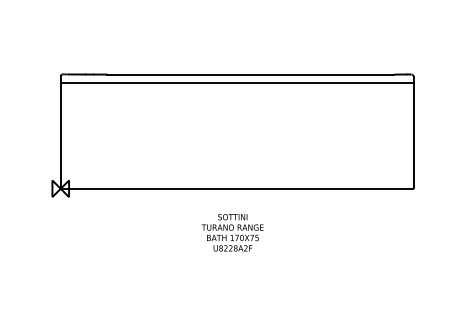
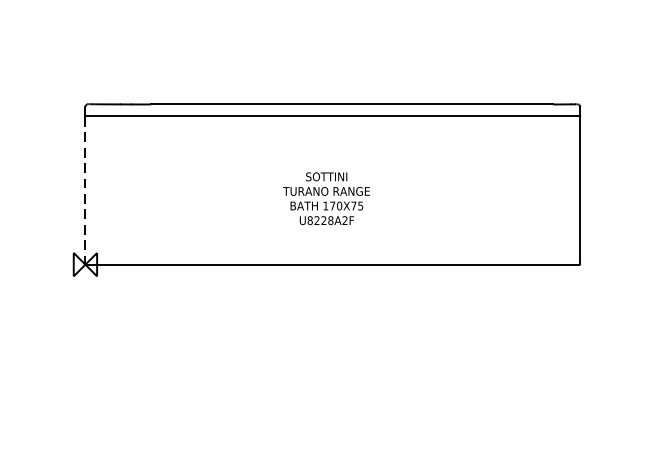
line: (60, 136) -> (85, 191), solid -> dashed
text: (232, 232) -> (326, 198), moved

